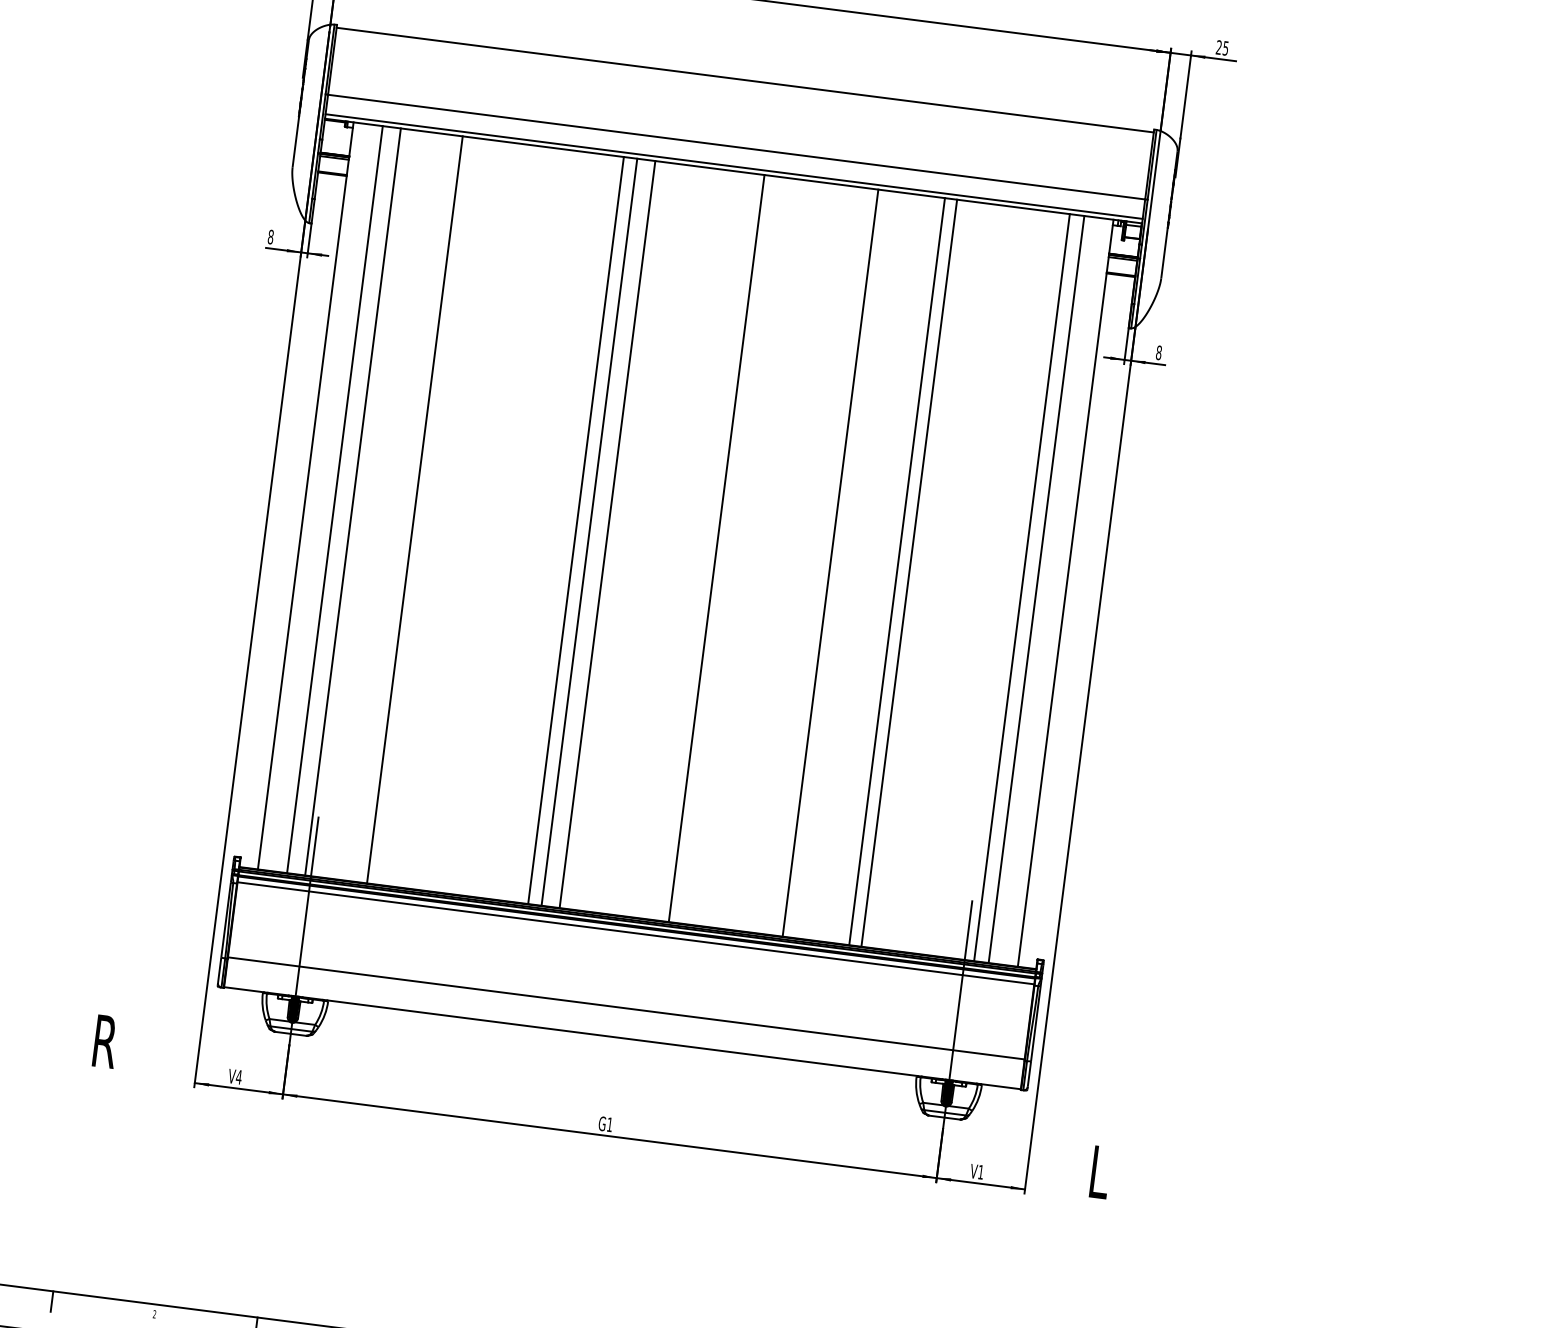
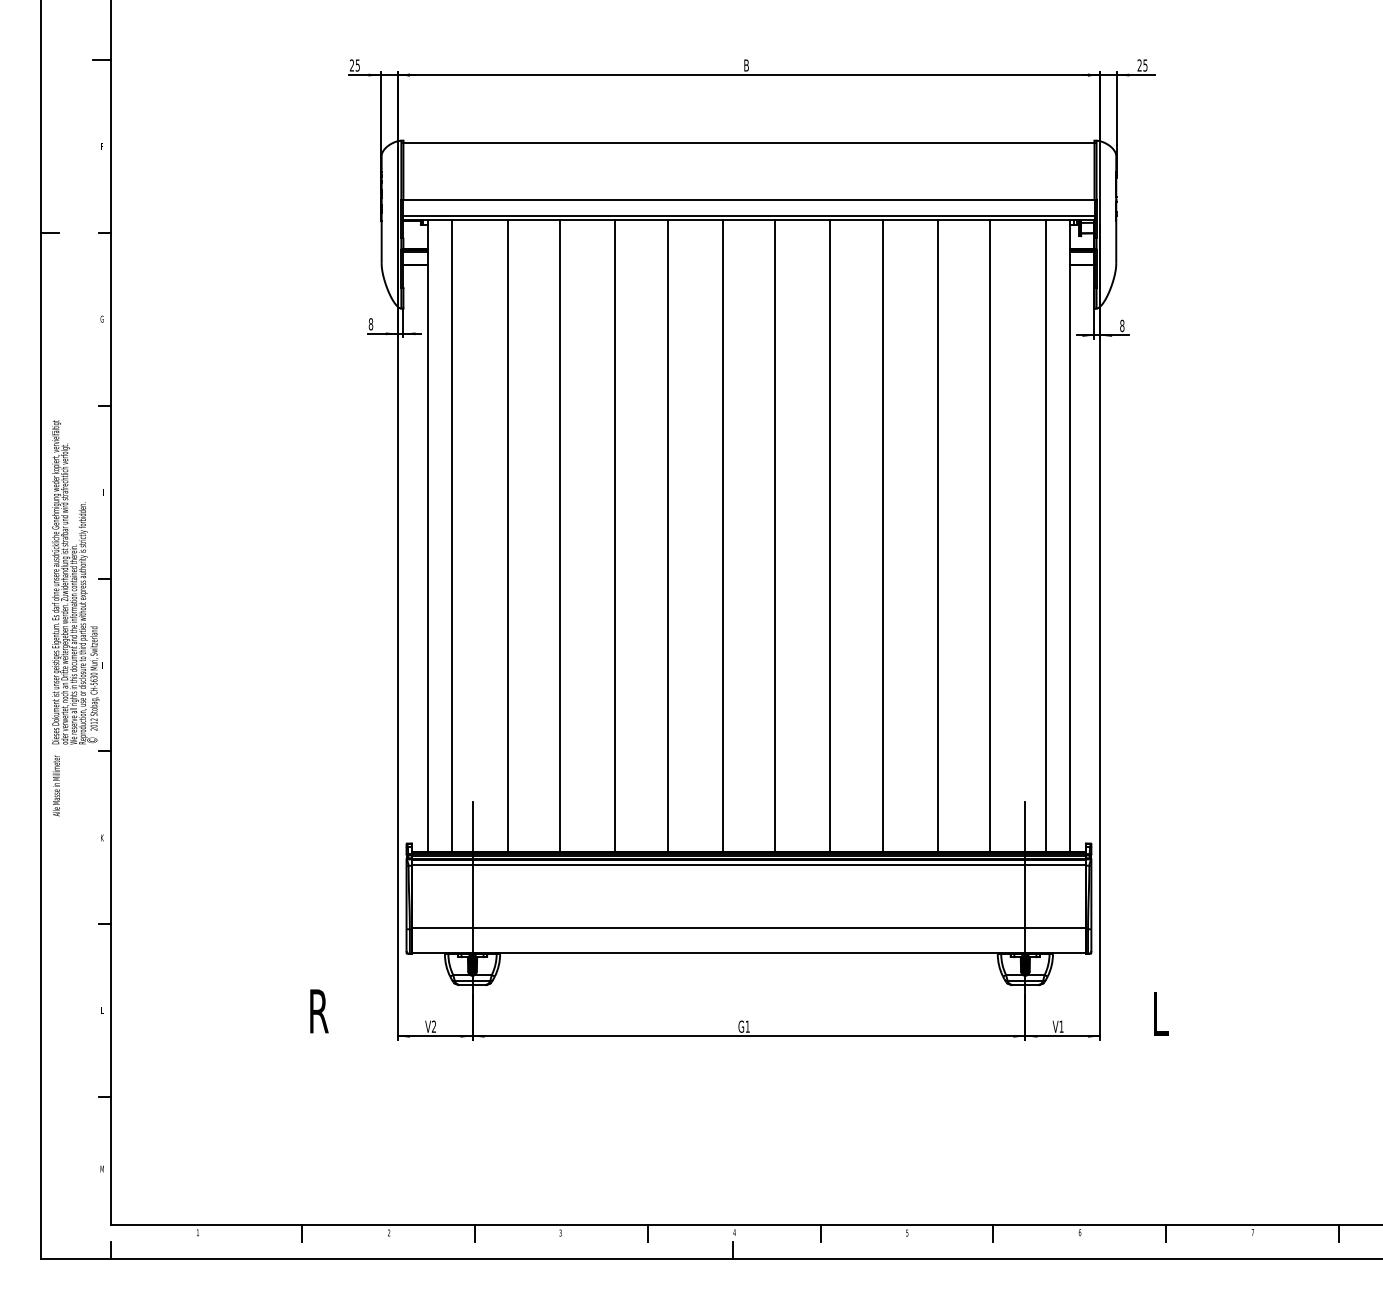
line: (352, 501) -> (507, 535), moved
line: (414, 509) -> (559, 535), moved
line: (576, 530) -> (615, 535), moved
line: (607, 534) -> (722, 535), moved
line: (830, 562) -> (830, 535), moved
line: (896, 571) -> (882, 535), moved
line: (1022, 587) -> (990, 535), moved
text: (238, 1076) -> (433, 1026), V4 -> V2

